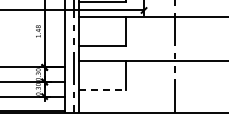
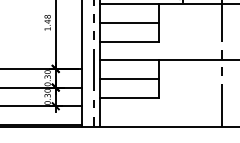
line: (102, 31) -> (129, 22), added
line: (102, 75) -> (129, 79), added
line: (102, 89) -> (129, 97), dashed -> solid

